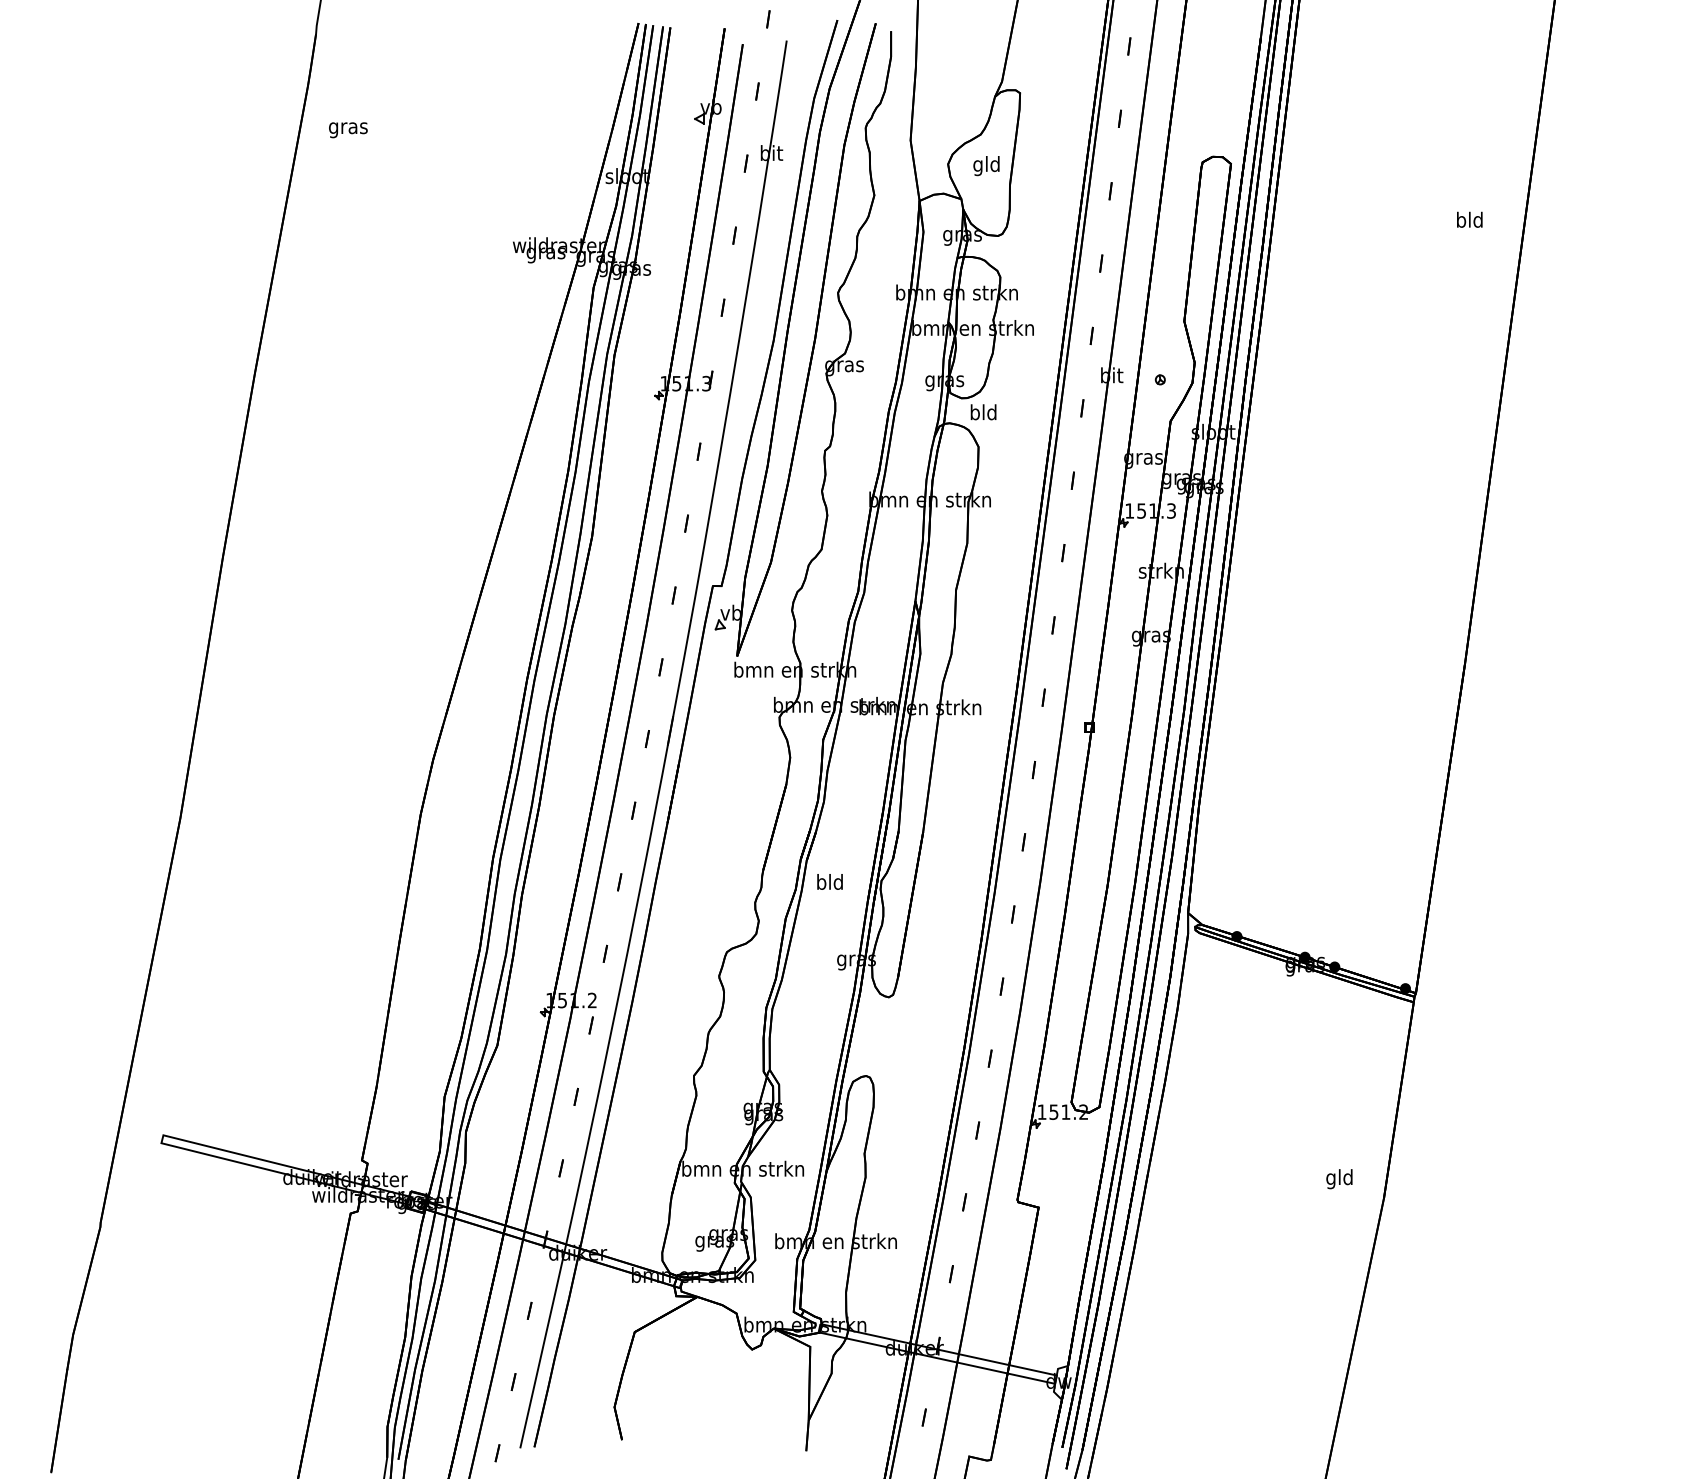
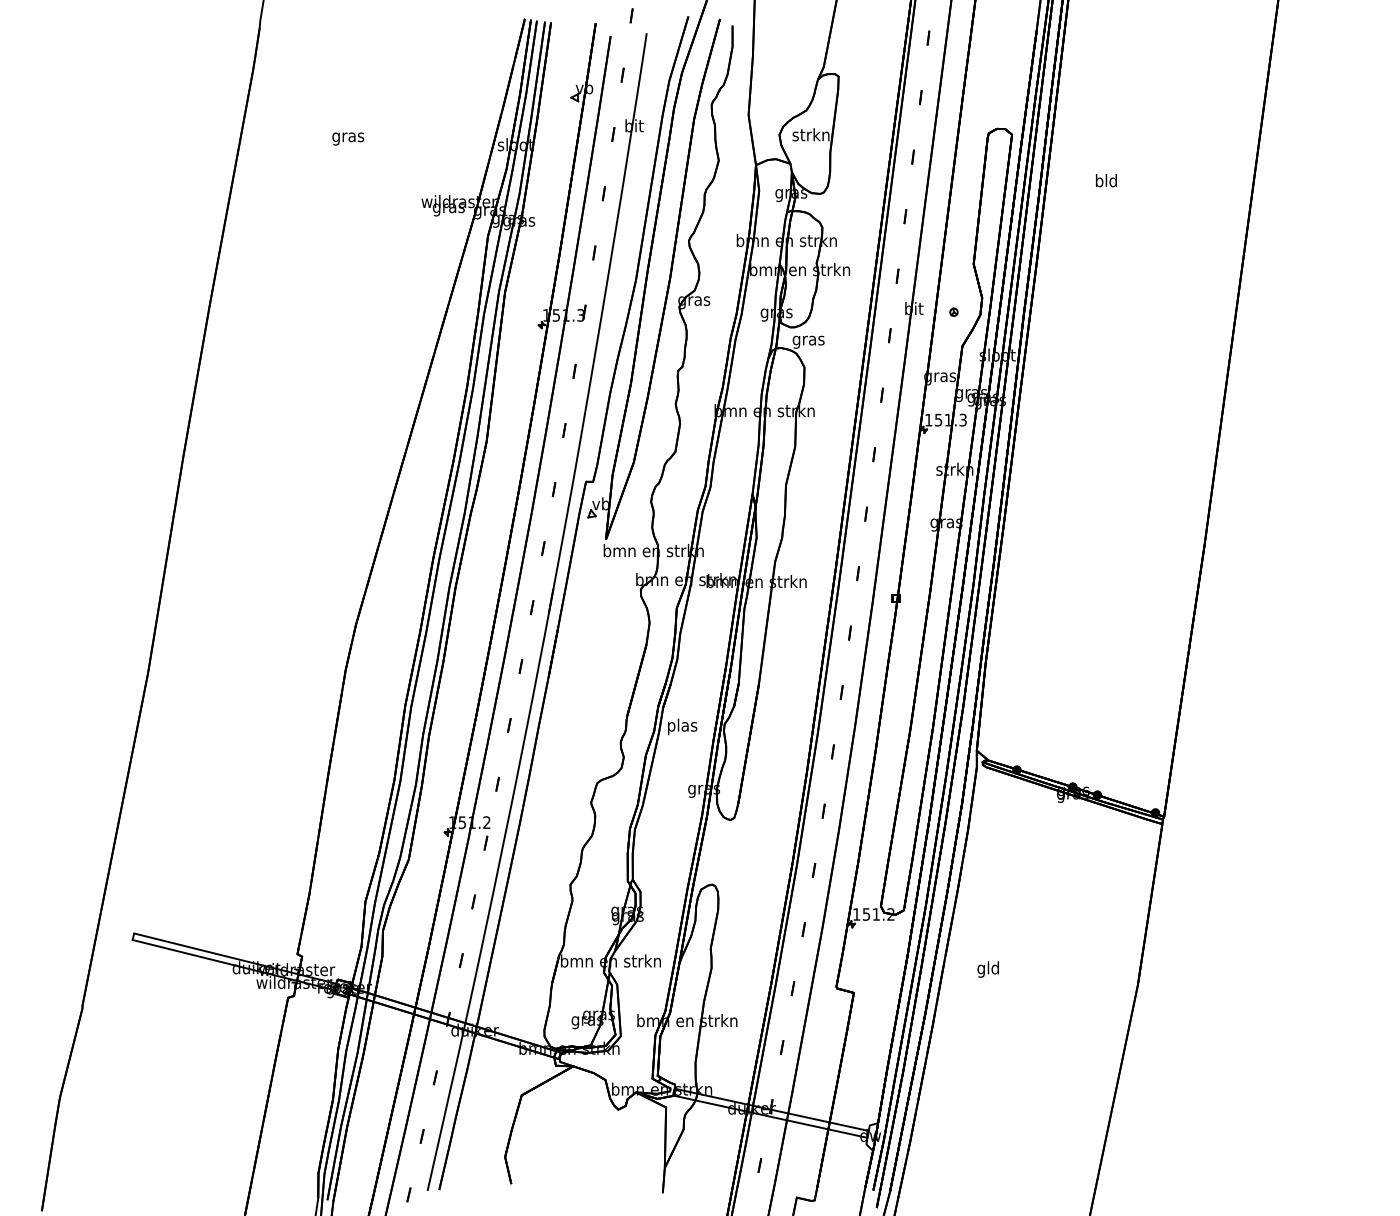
text: (348, 129) -> (348, 138), moved
text: (985, 166) -> (810, 136), gld -> strkn
text: (1469, 219) -> (1106, 180), moved
text: (983, 414) -> (808, 340), bld -> gras
text: (830, 883) -> (682, 726), bld -> plas
text: (1338, 1179) -> (987, 969), moved

